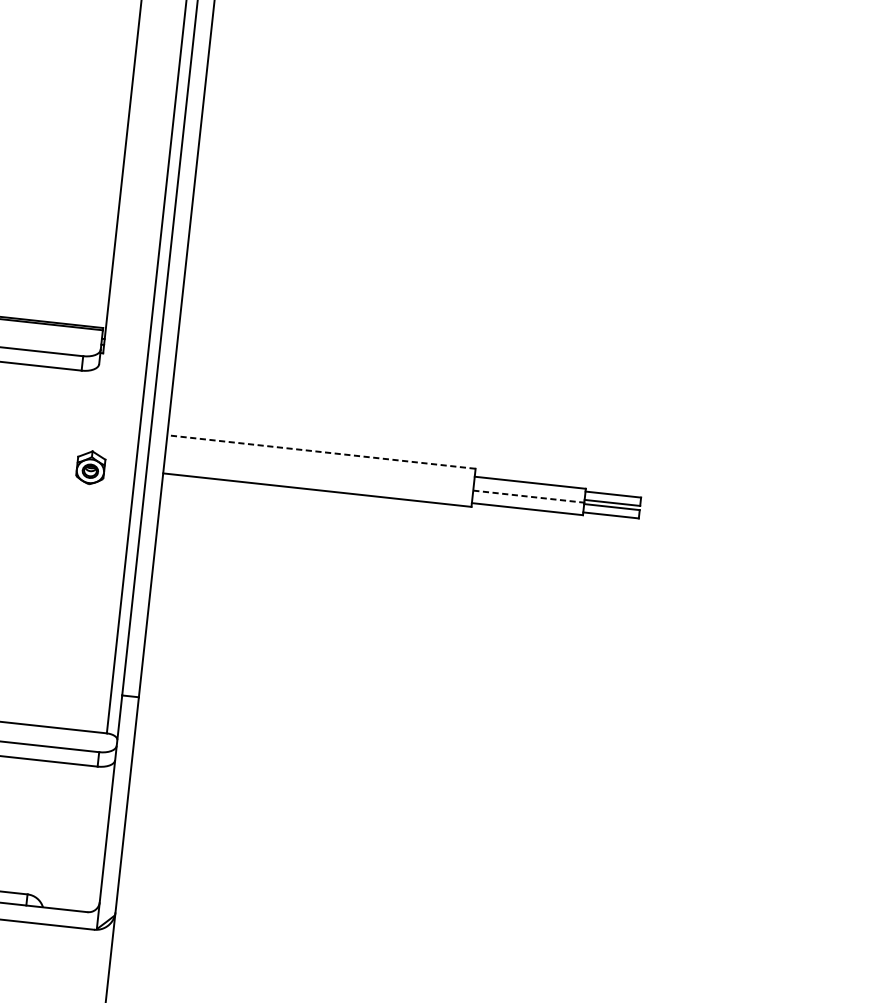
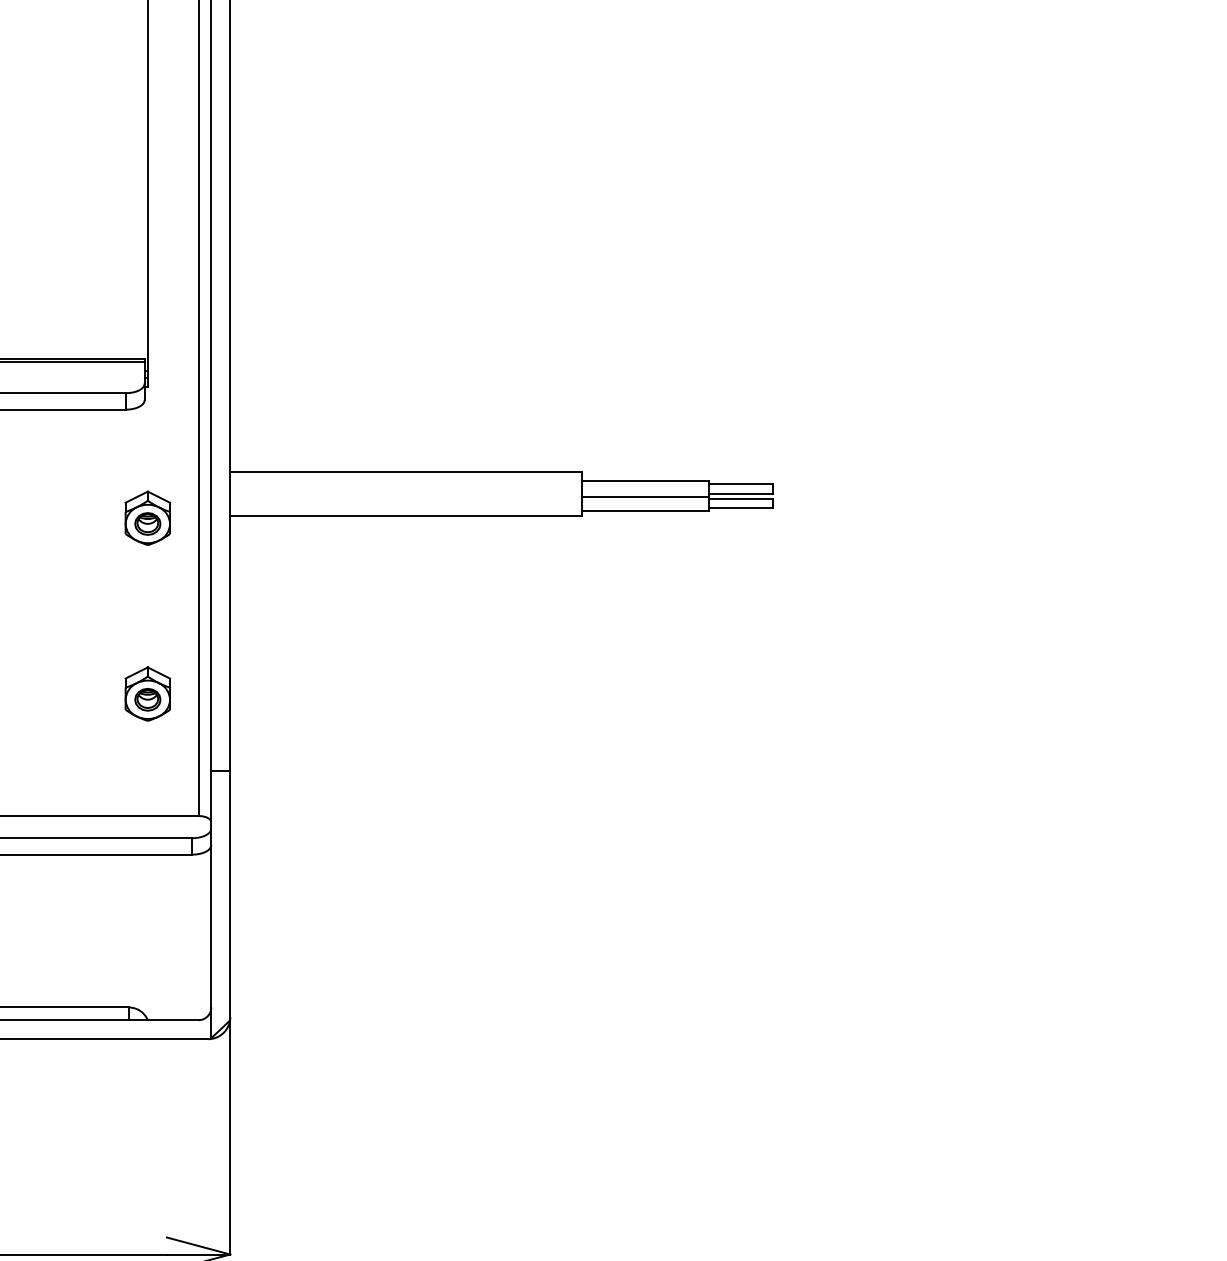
line: (320, 452) -> (405, 472), dashed -> solid
part: (90, 467) -> (147, 517), size x1.43
line: (529, 497) -> (646, 497), dashed -> solid
part: (73, 621) -> (147, 693), added

